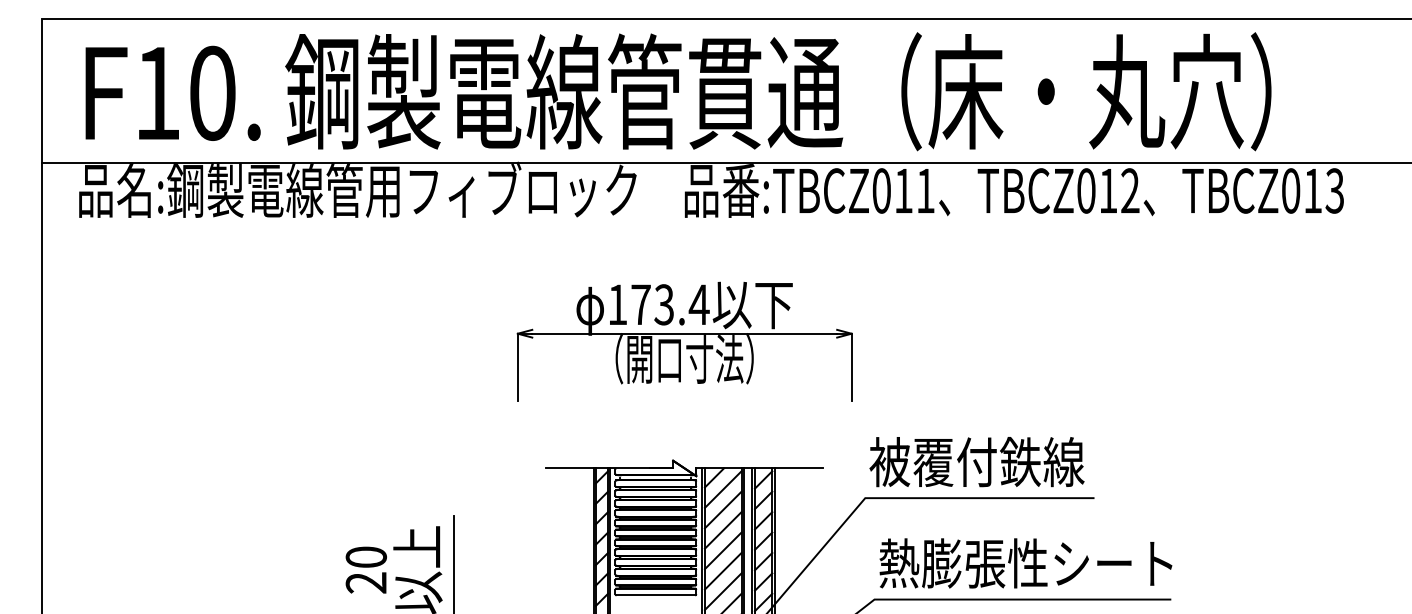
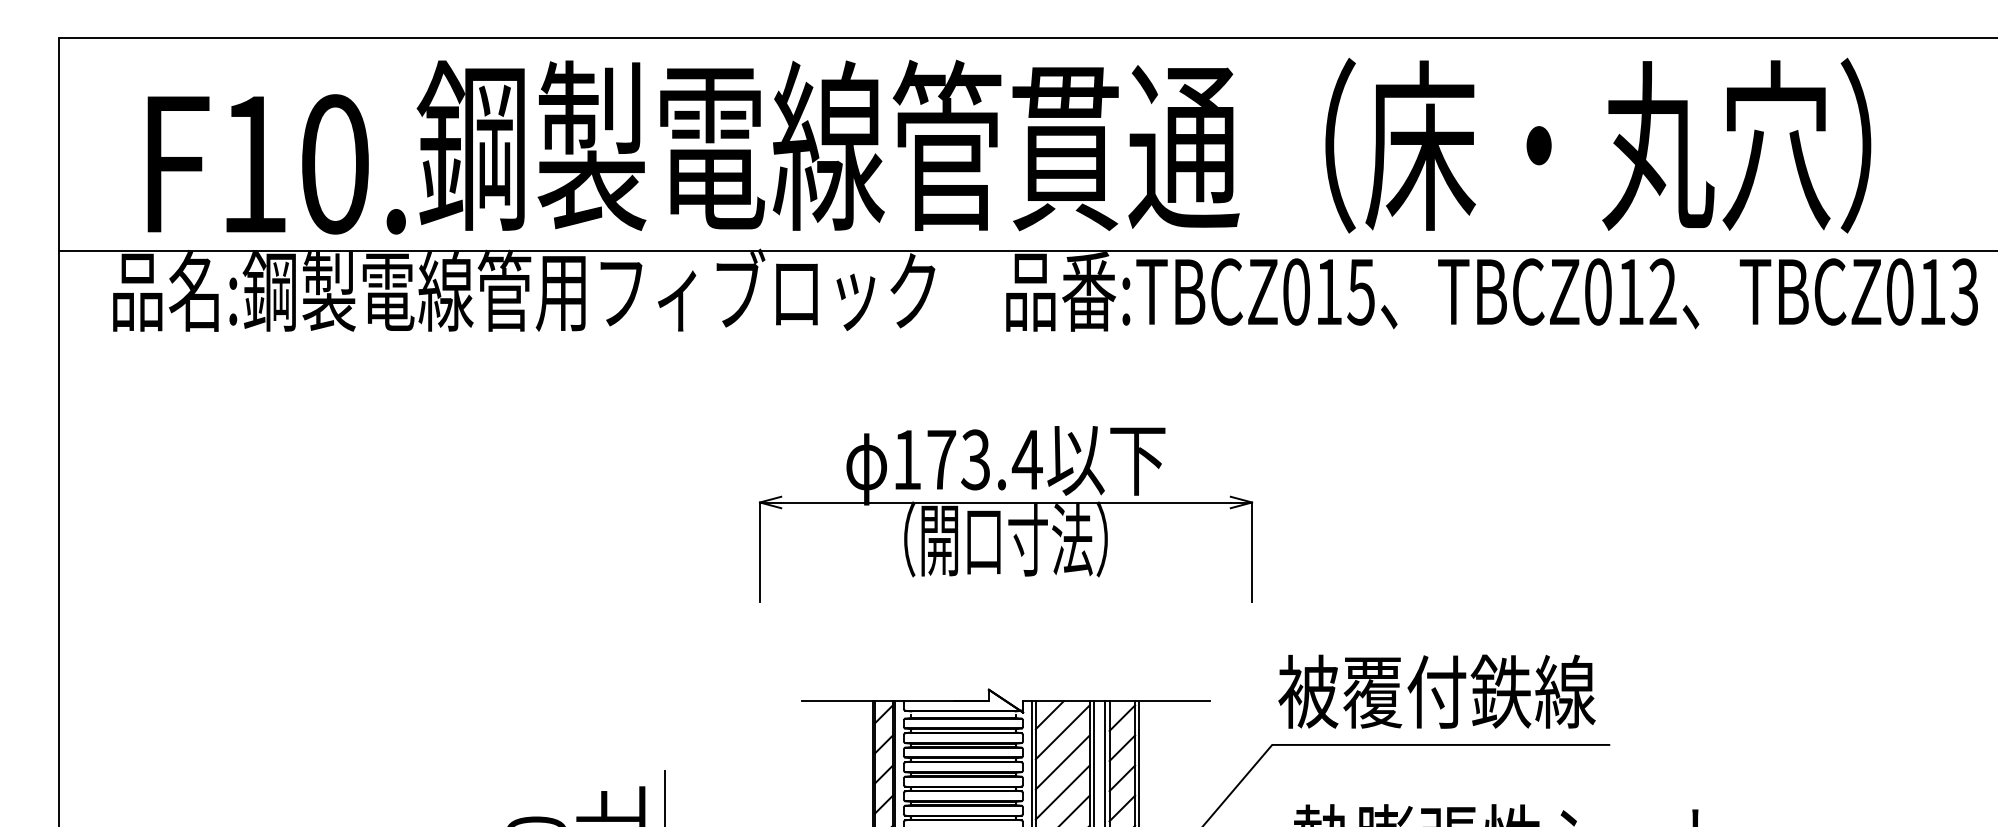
text: (172, 92) -> (275, 163), moved
text: (925, 191) -> (1361, 292), :TBCZ011 -> :TBCZ015

